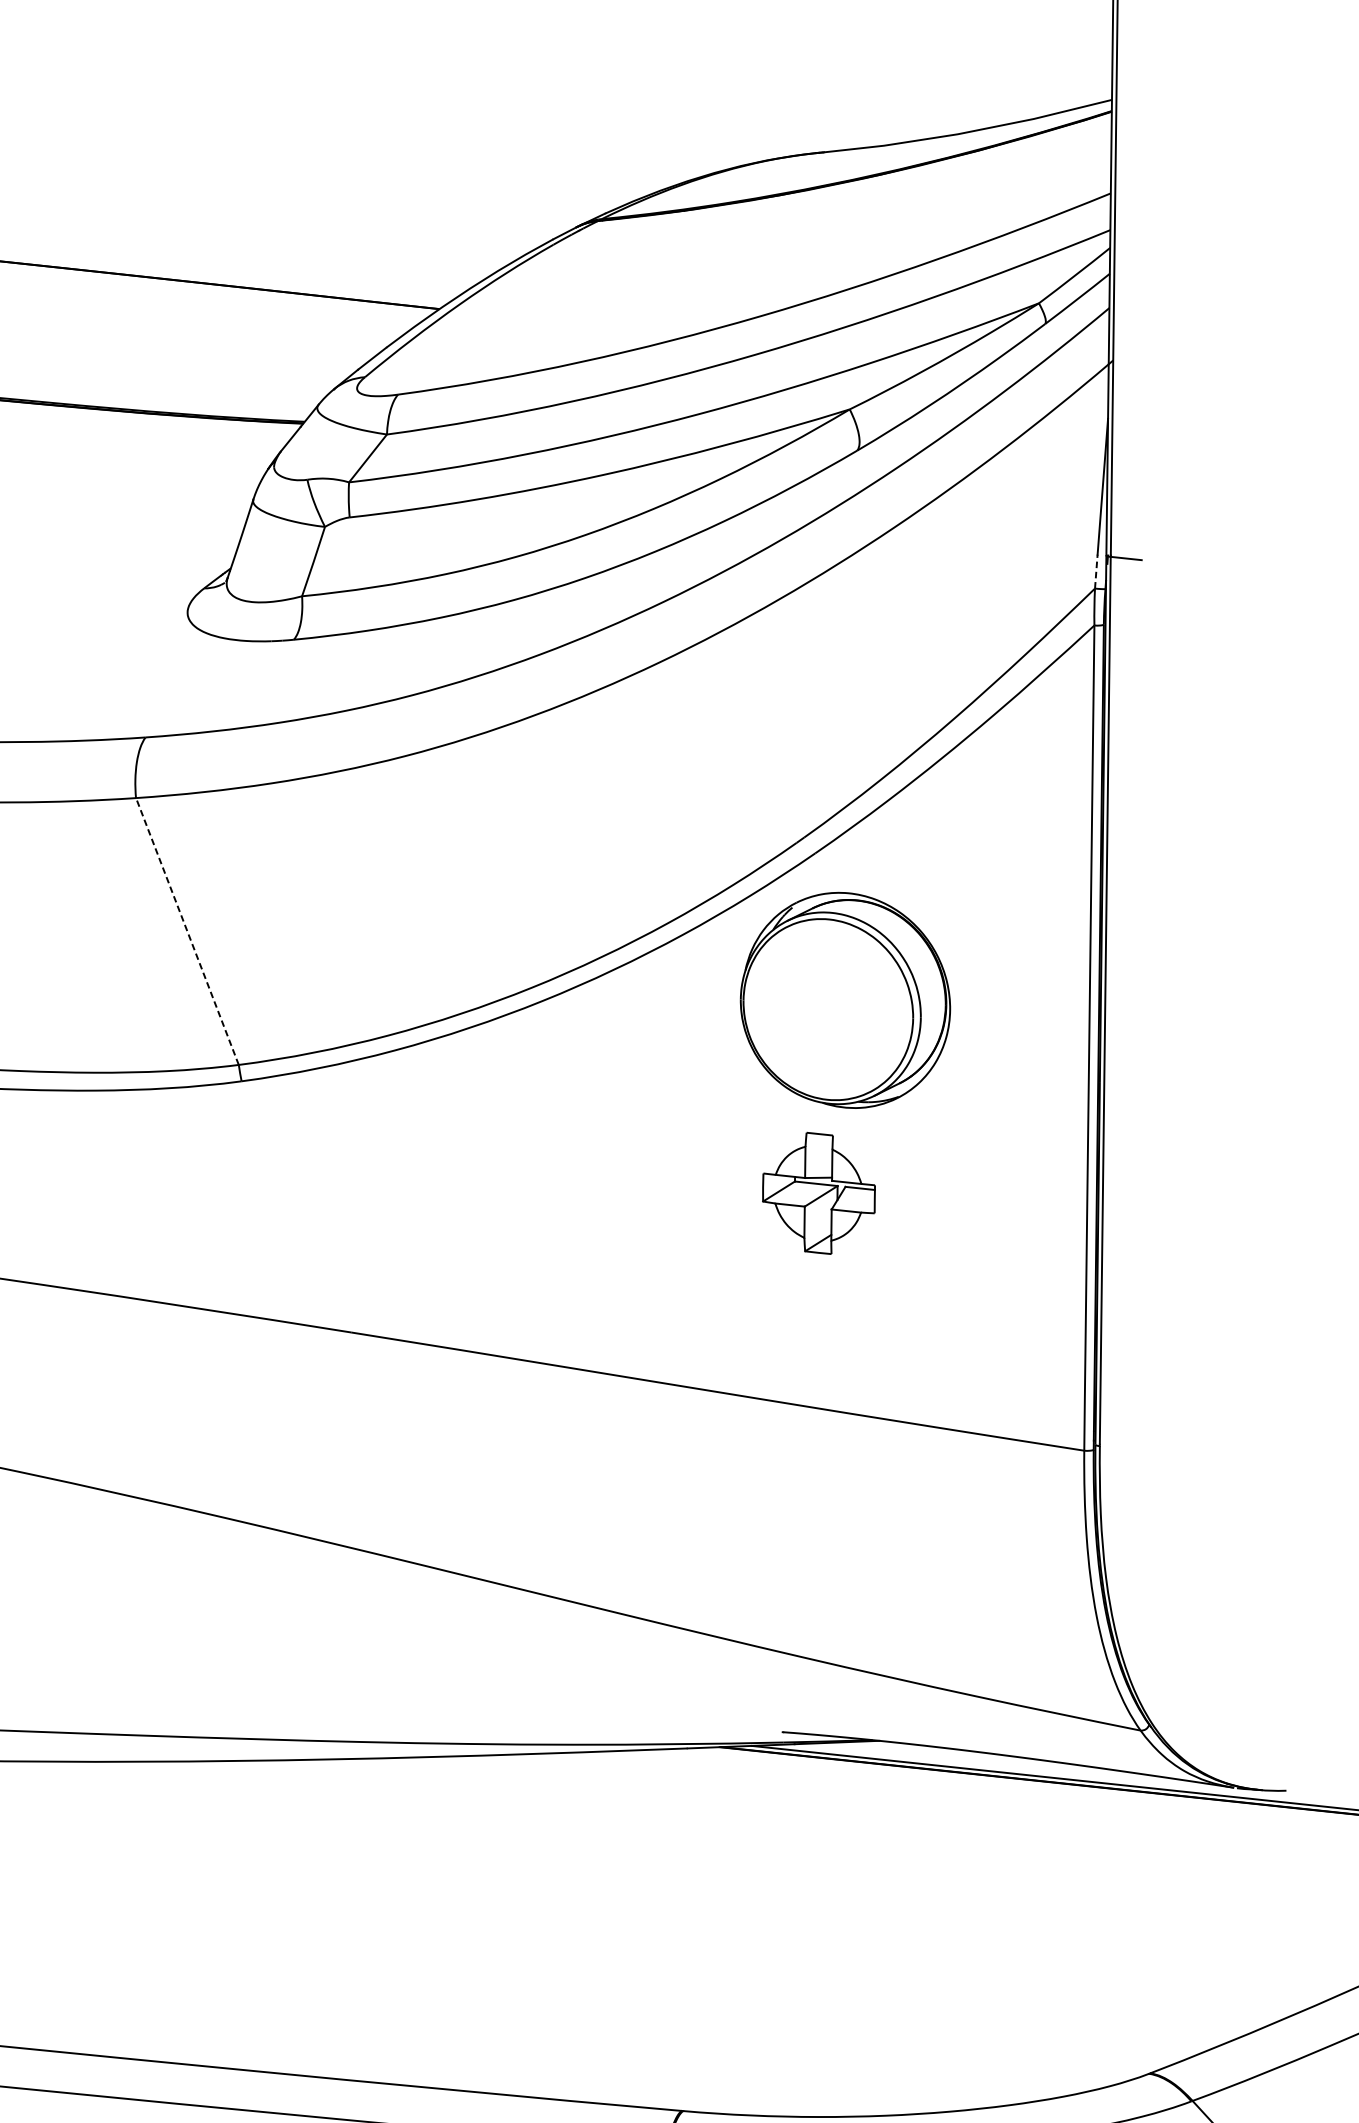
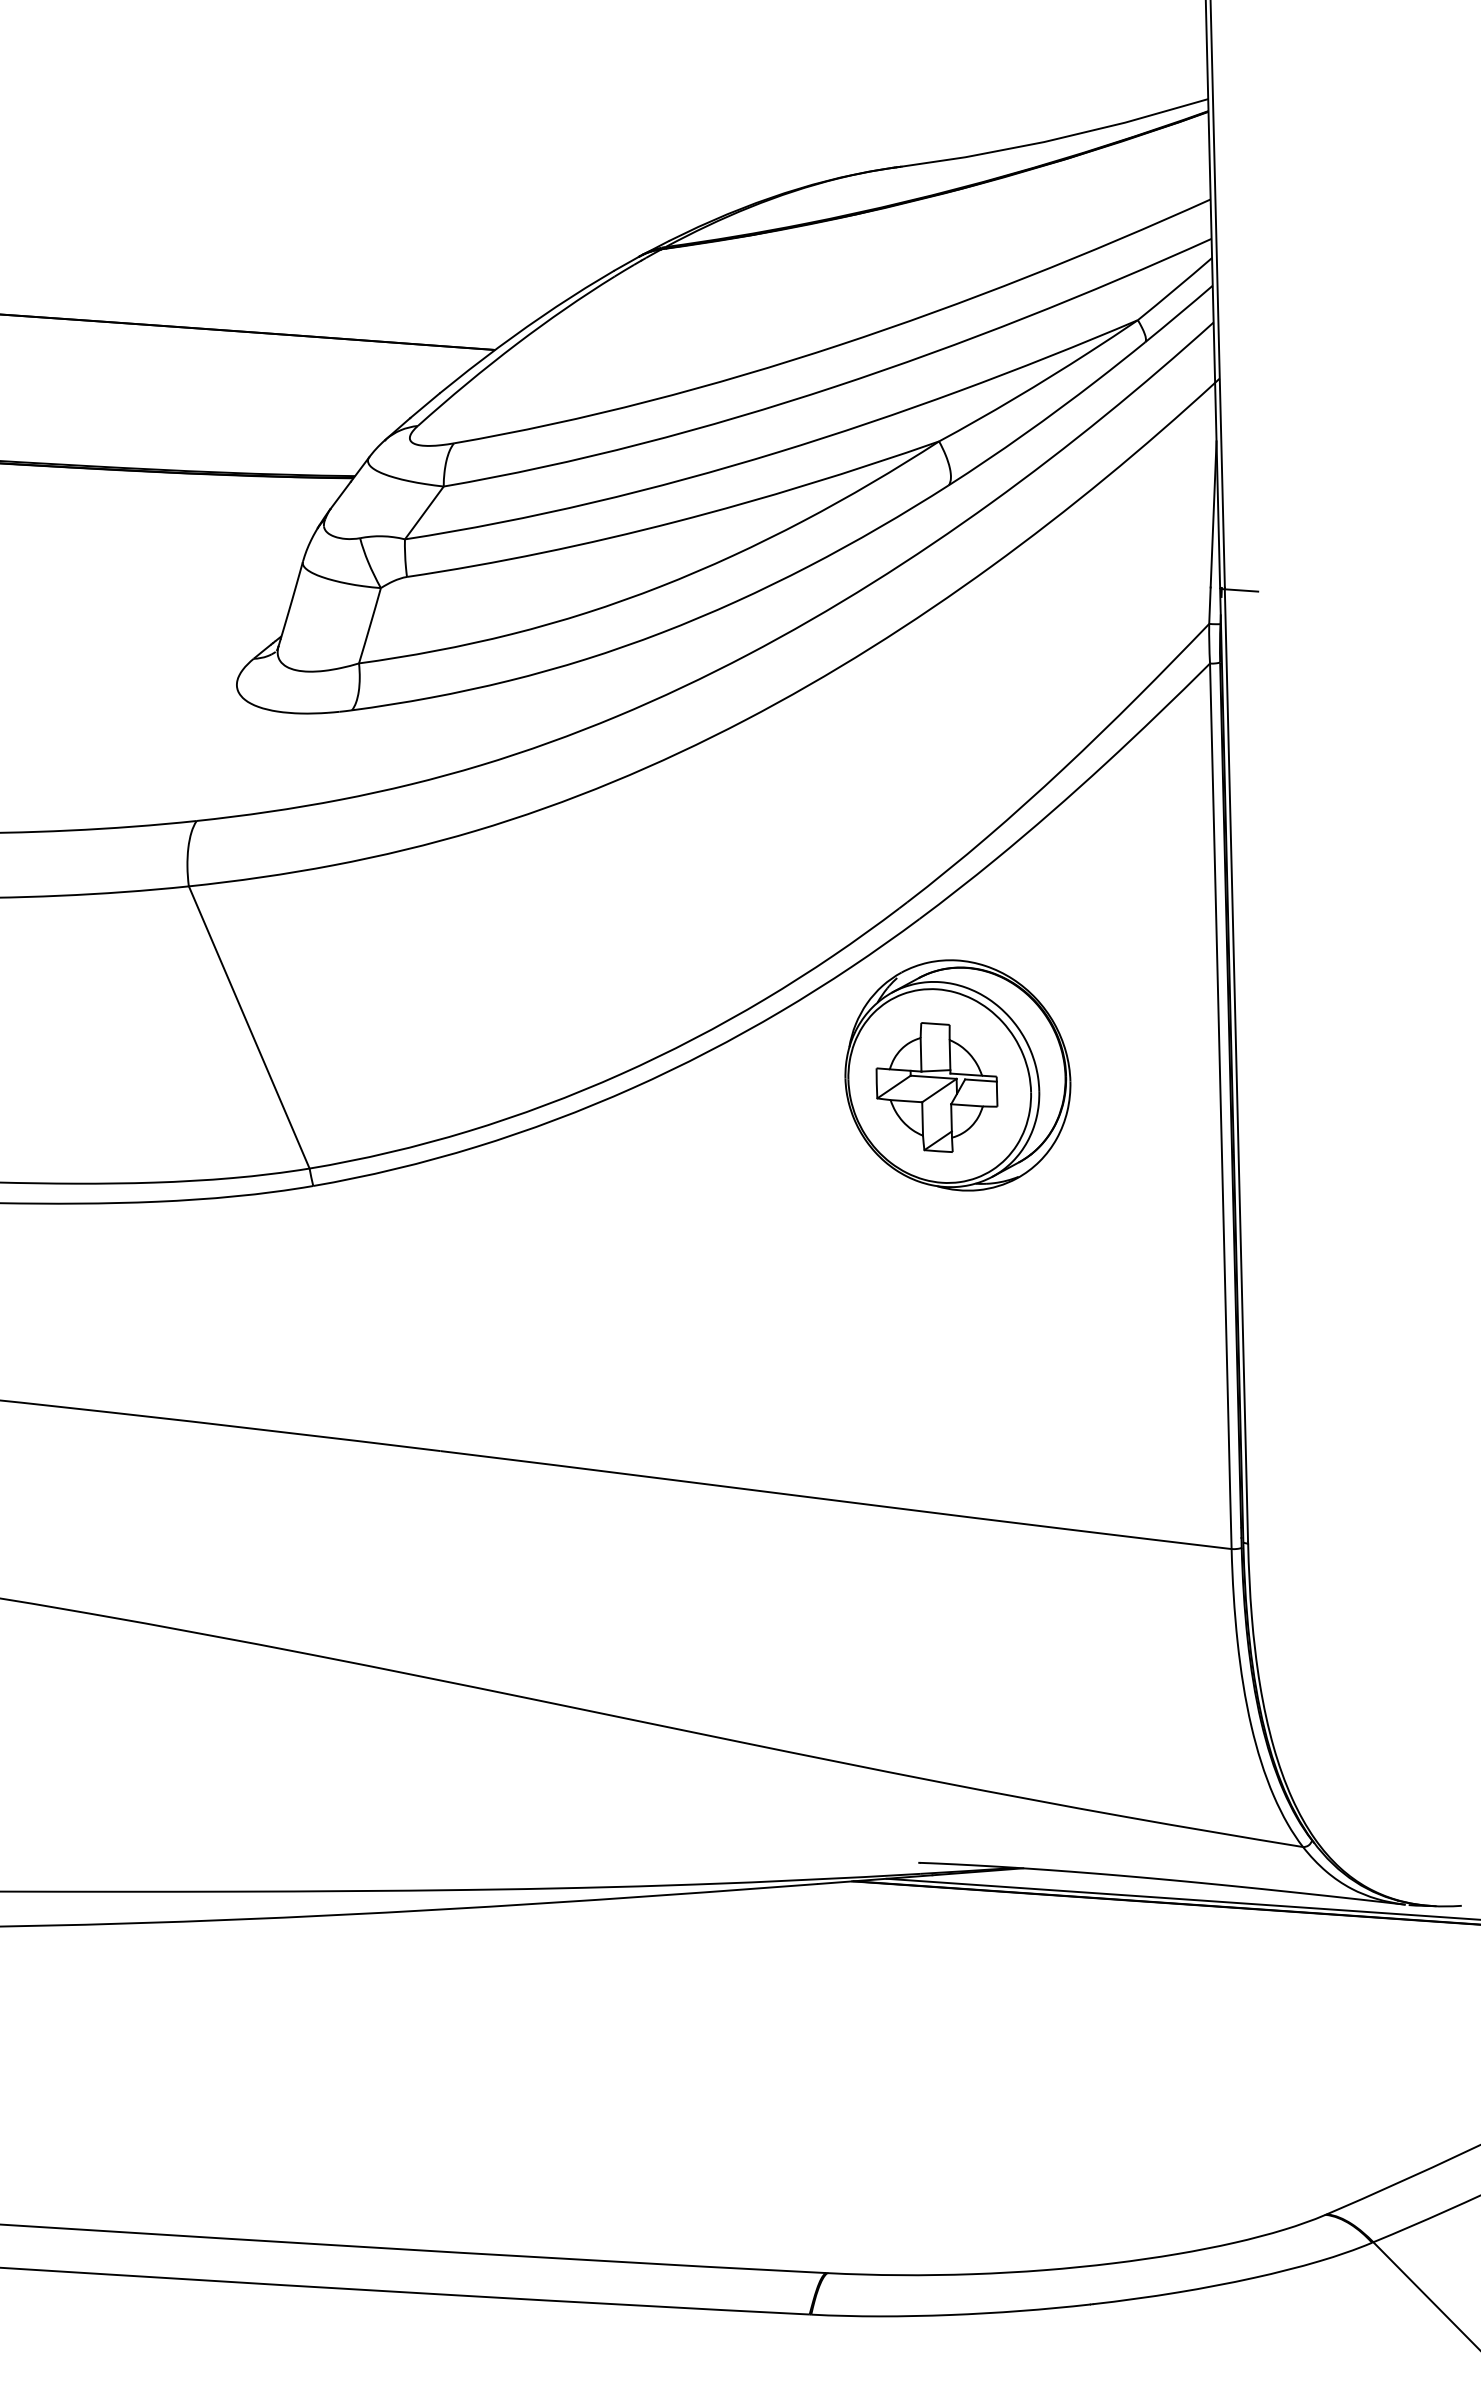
line: (1095, 571) -> (1209, 605), dashed -> solid
line: (187, 931) -> (249, 1027), dashed -> solid
part: (818, 1193) -> (936, 1087), moved

